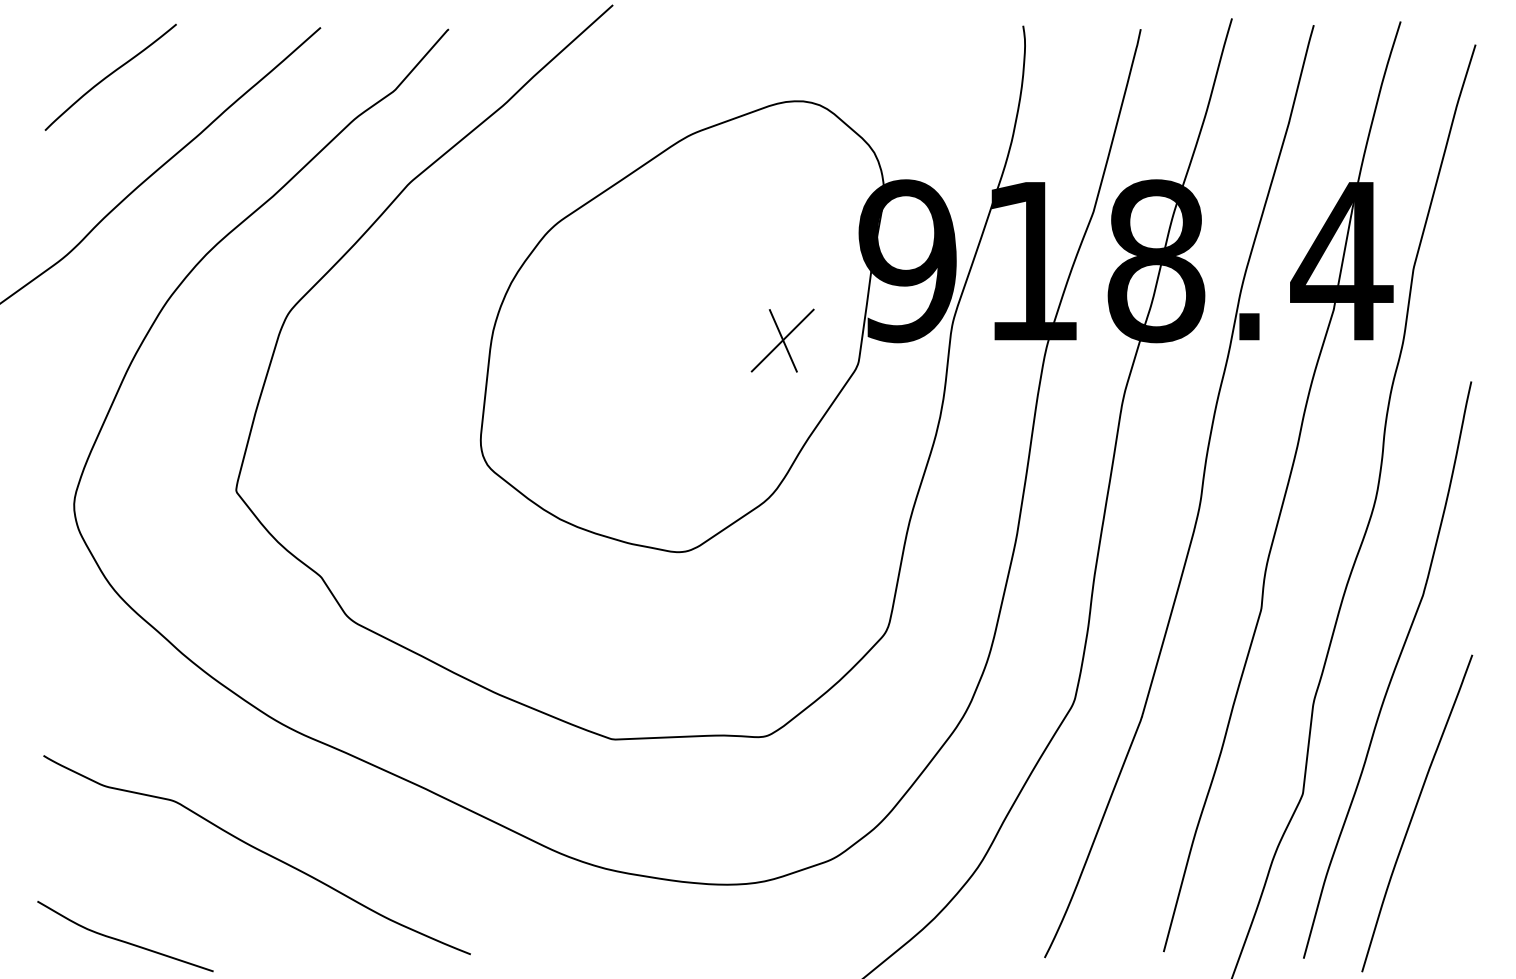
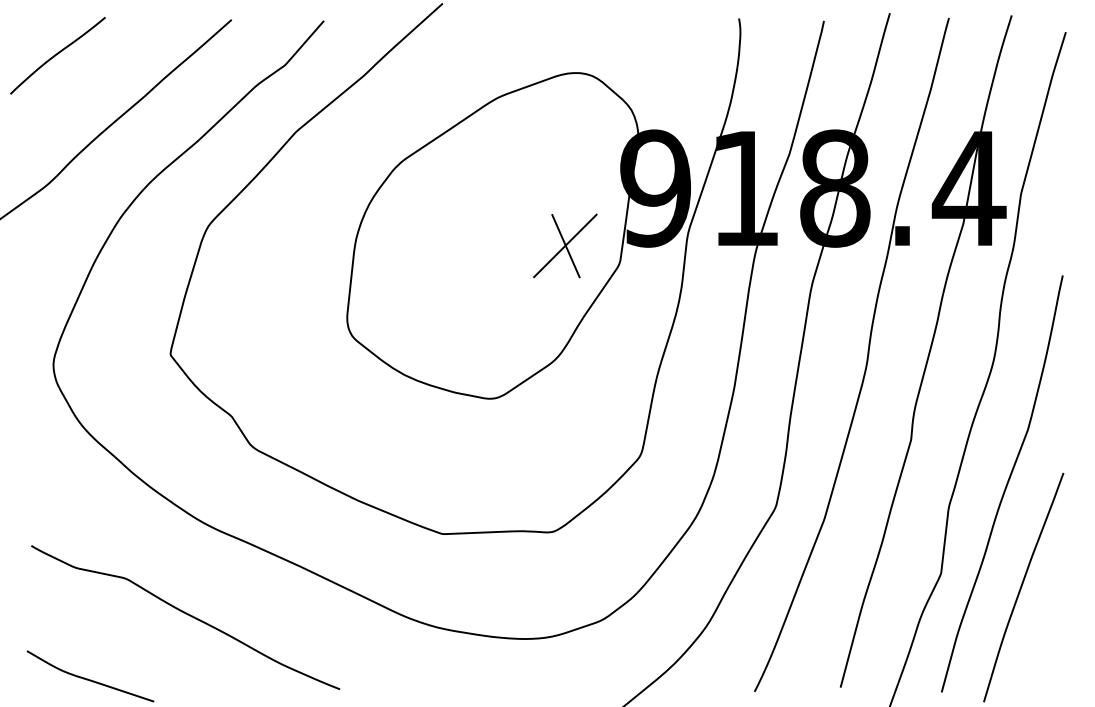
curve: (110, 75) -> (57, 54), moved
part: (782, 339) -> (565, 245), size x1.4

